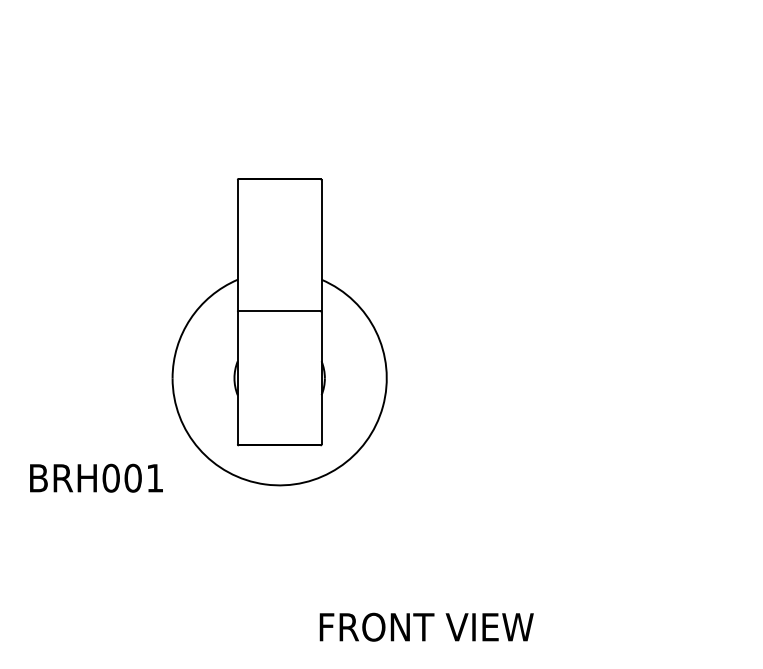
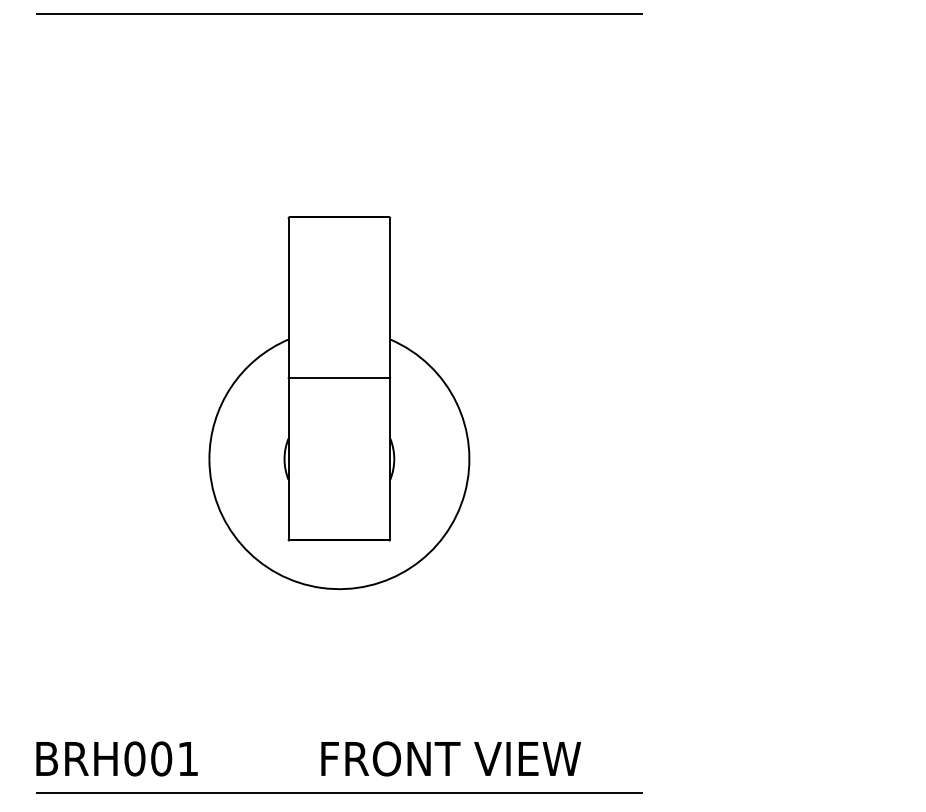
line: (279, 11) -> (339, 13), added
text: (96, 477) -> (117, 758), moved
text: (426, 626) -> (450, 758), moved
line: (279, 653) -> (339, 793), added

